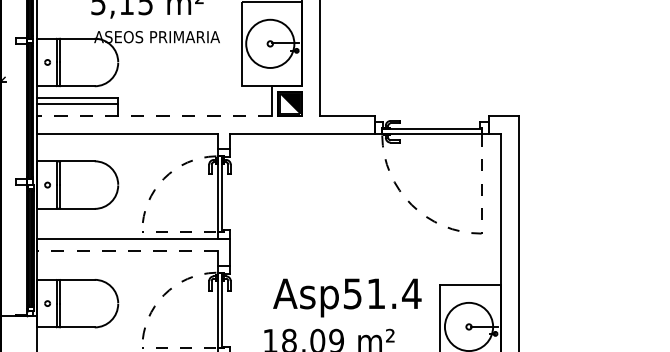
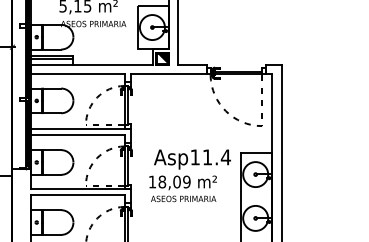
line: (153, 116) -> (91, 65), dashed -> solid
line: (127, 249) -> (78, 134), dashed -> solid
text: (351, 294) -> (194, 157), Asp51.4 -> Asp11.4

